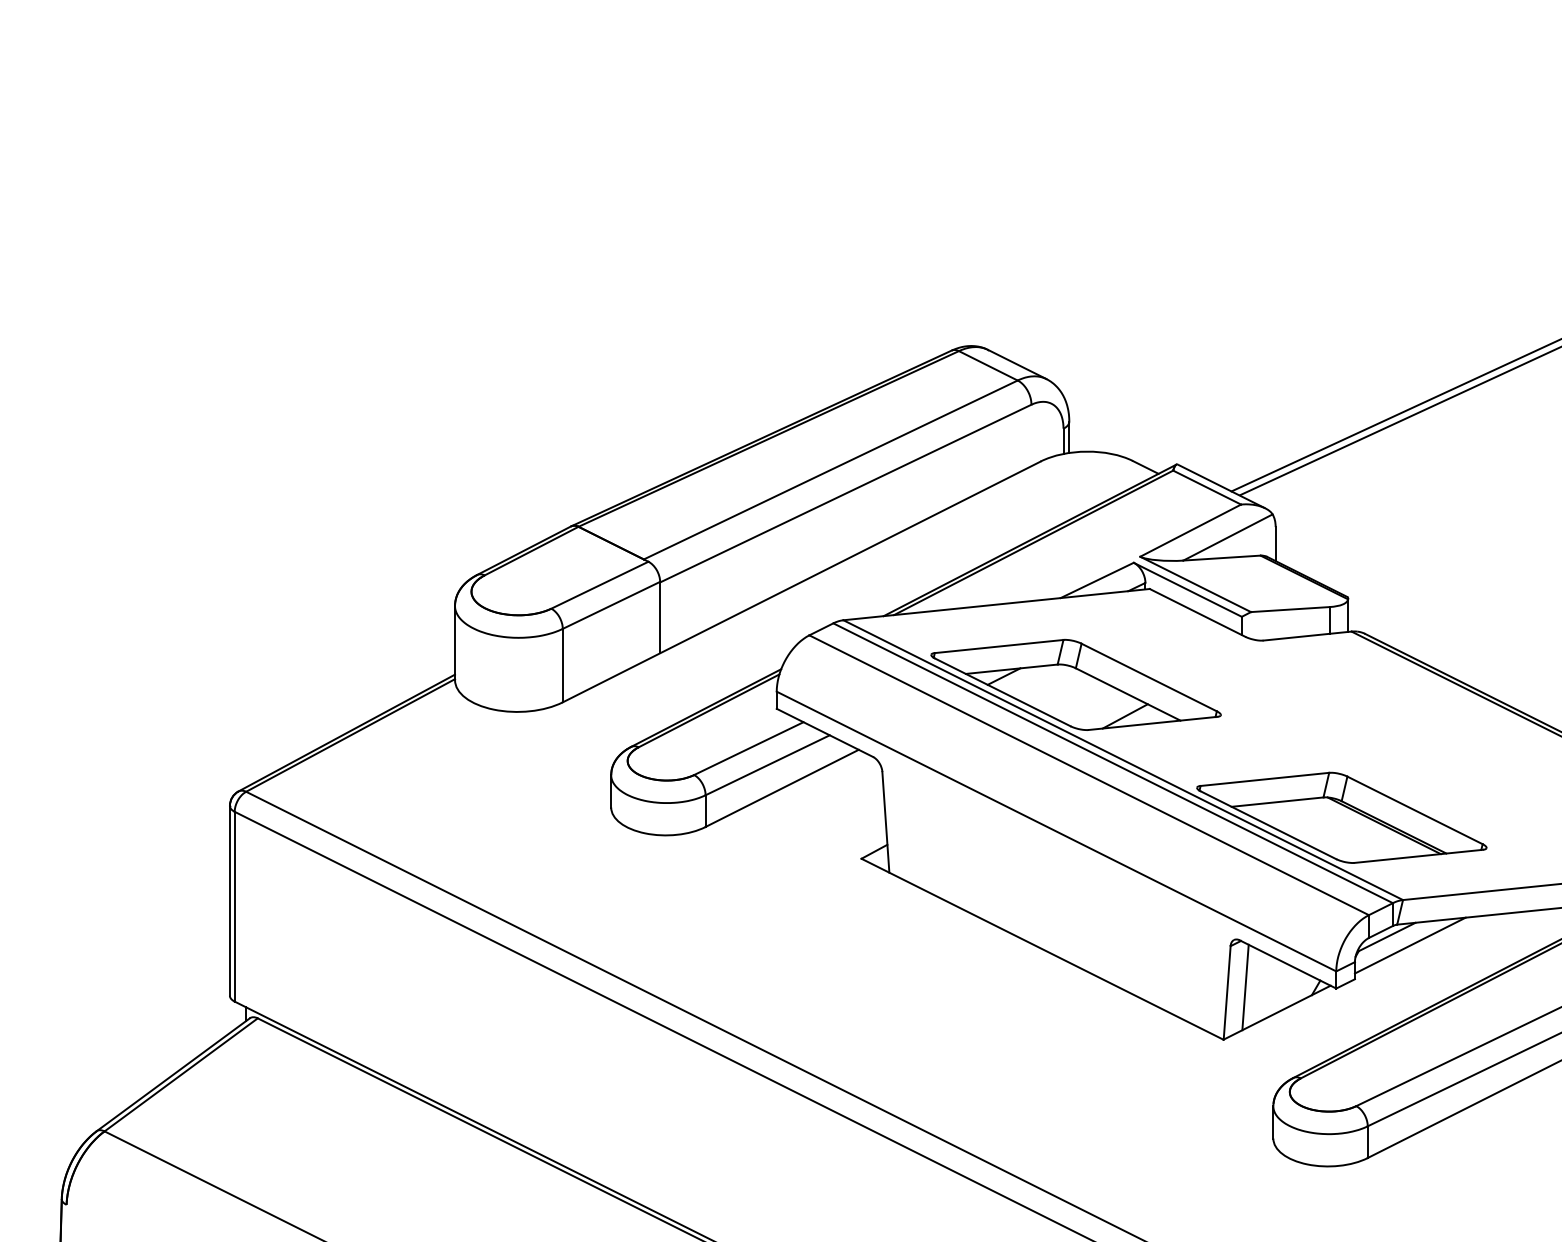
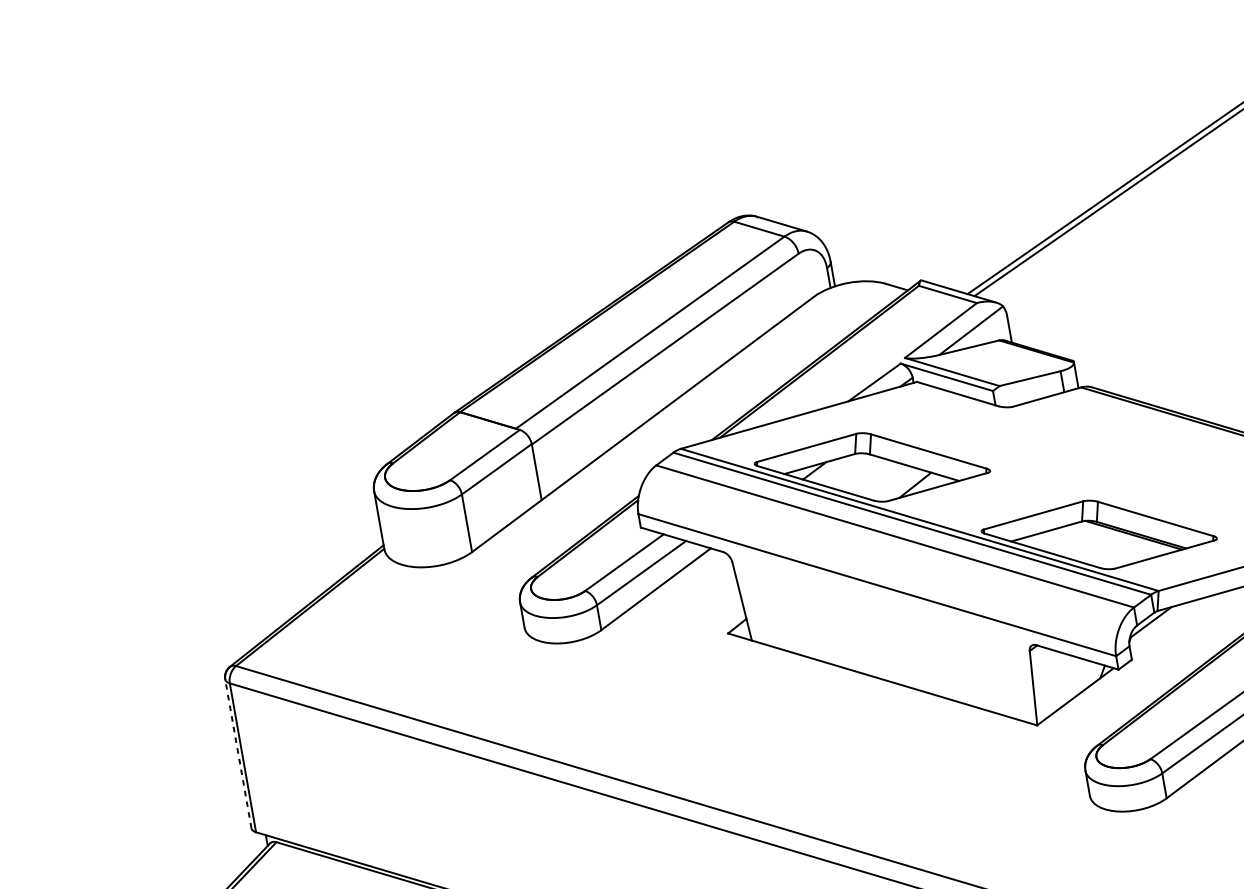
line: (229, 900) -> (237, 753), solid -> dashed
line: (1409, 945) -> (1170, 625), removed
line: (1245, 987) -> (1047, 681), removed

